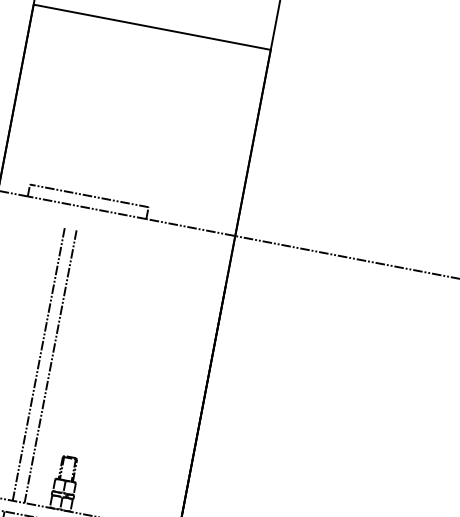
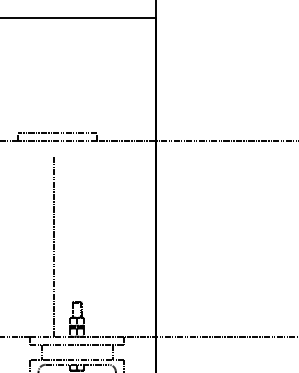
line: (38, 363) -> (45, 246), removed

